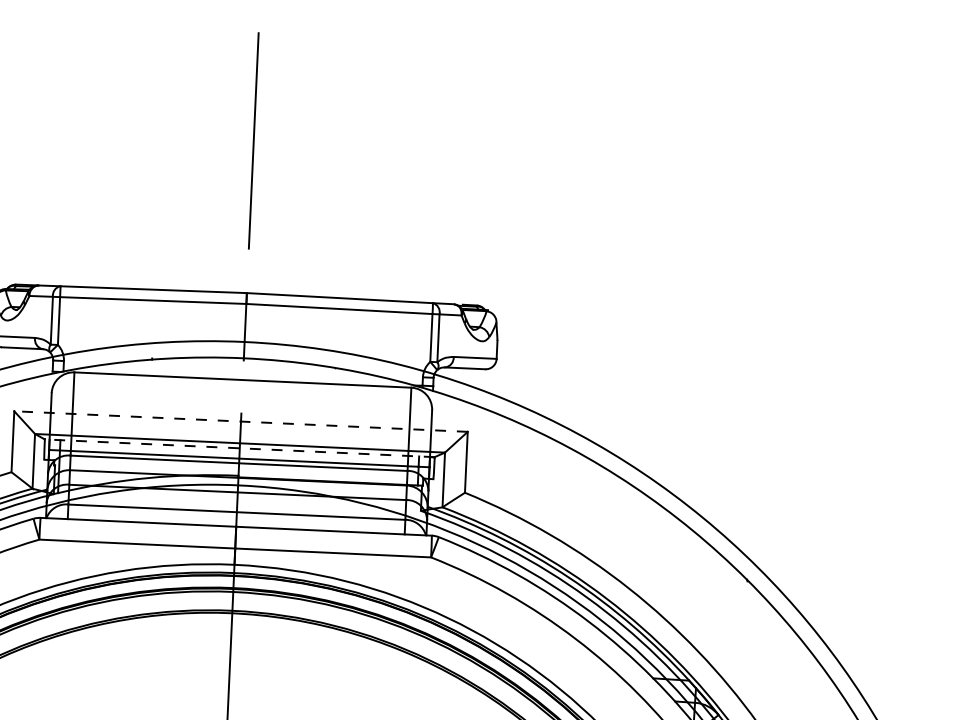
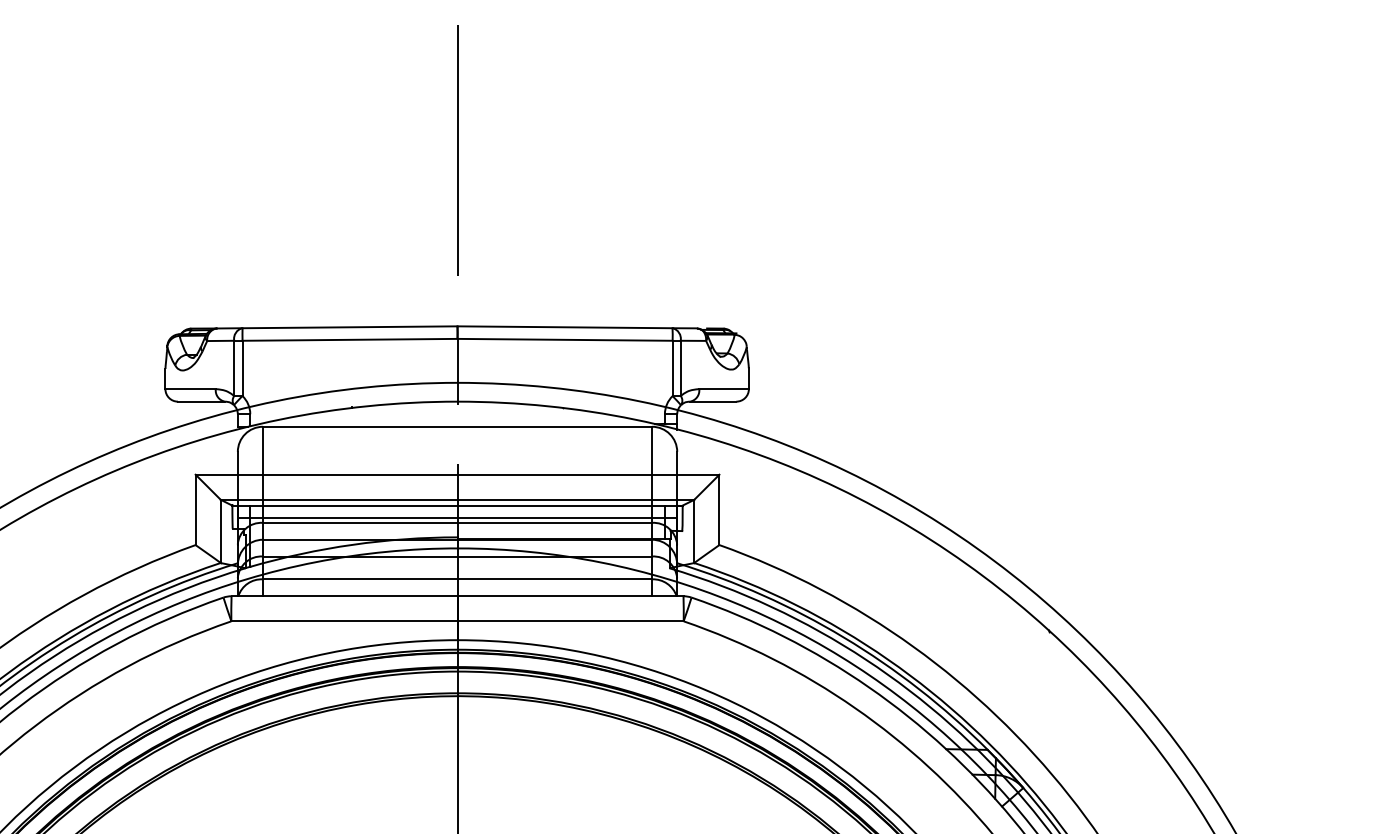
line: (240, 421) -> (457, 474), dashed -> solid
line: (238, 448) -> (456, 505), dashed -> solid

